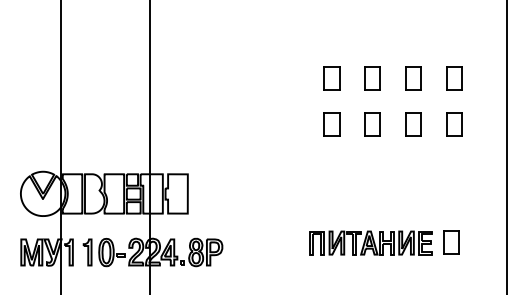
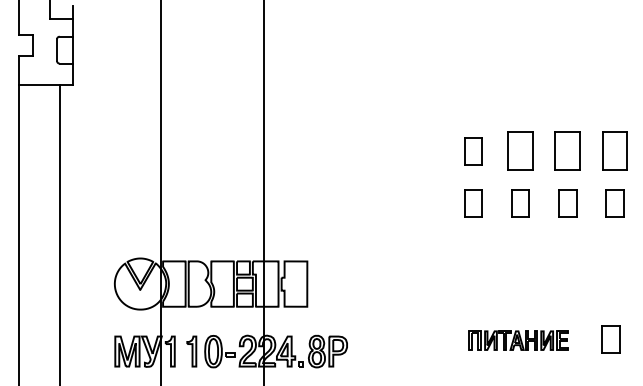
part: (372, 78) -> (520, 151), size x1.4
part: (413, 78) -> (567, 151), size x1.4
part: (454, 78) -> (614, 151), size x1.4
part: (370, 242) -> (518, 340), size x0.7

